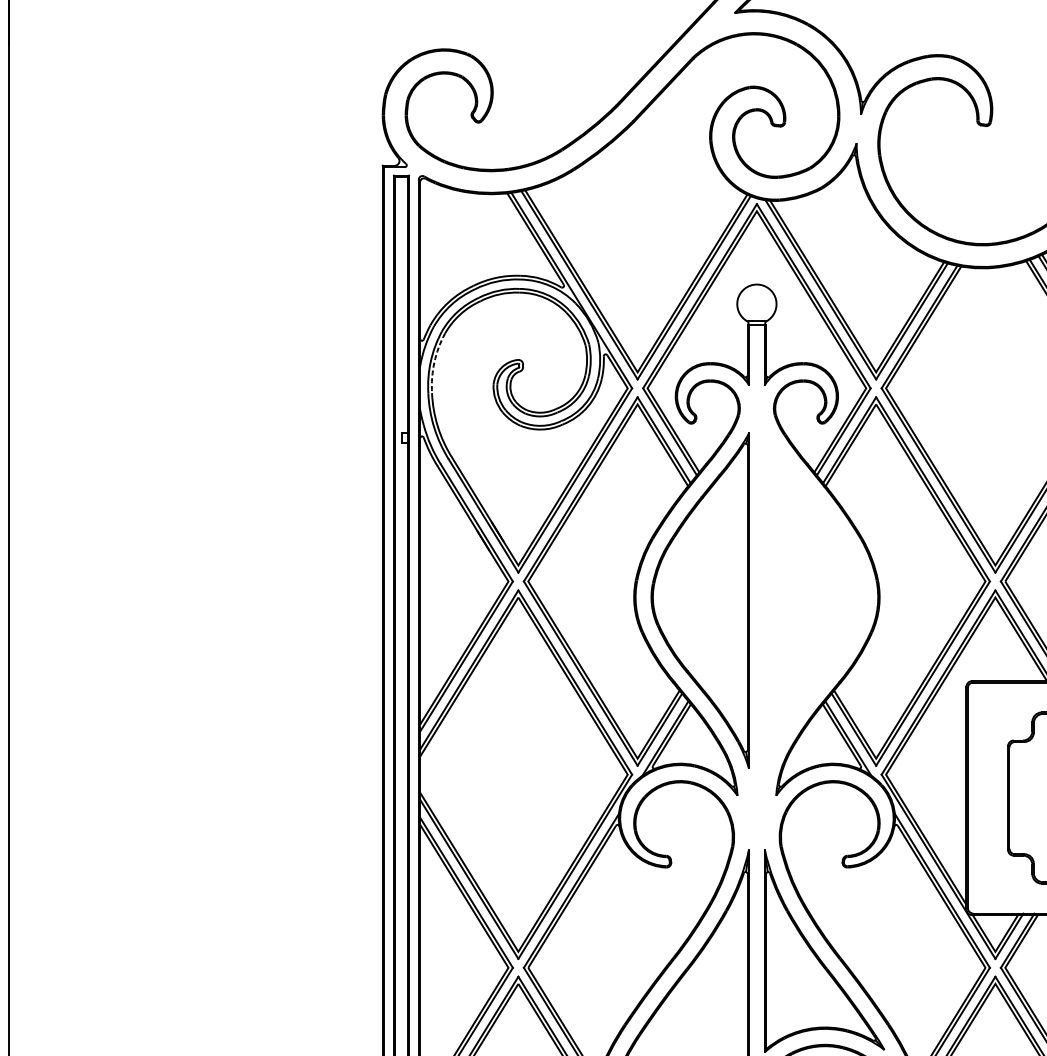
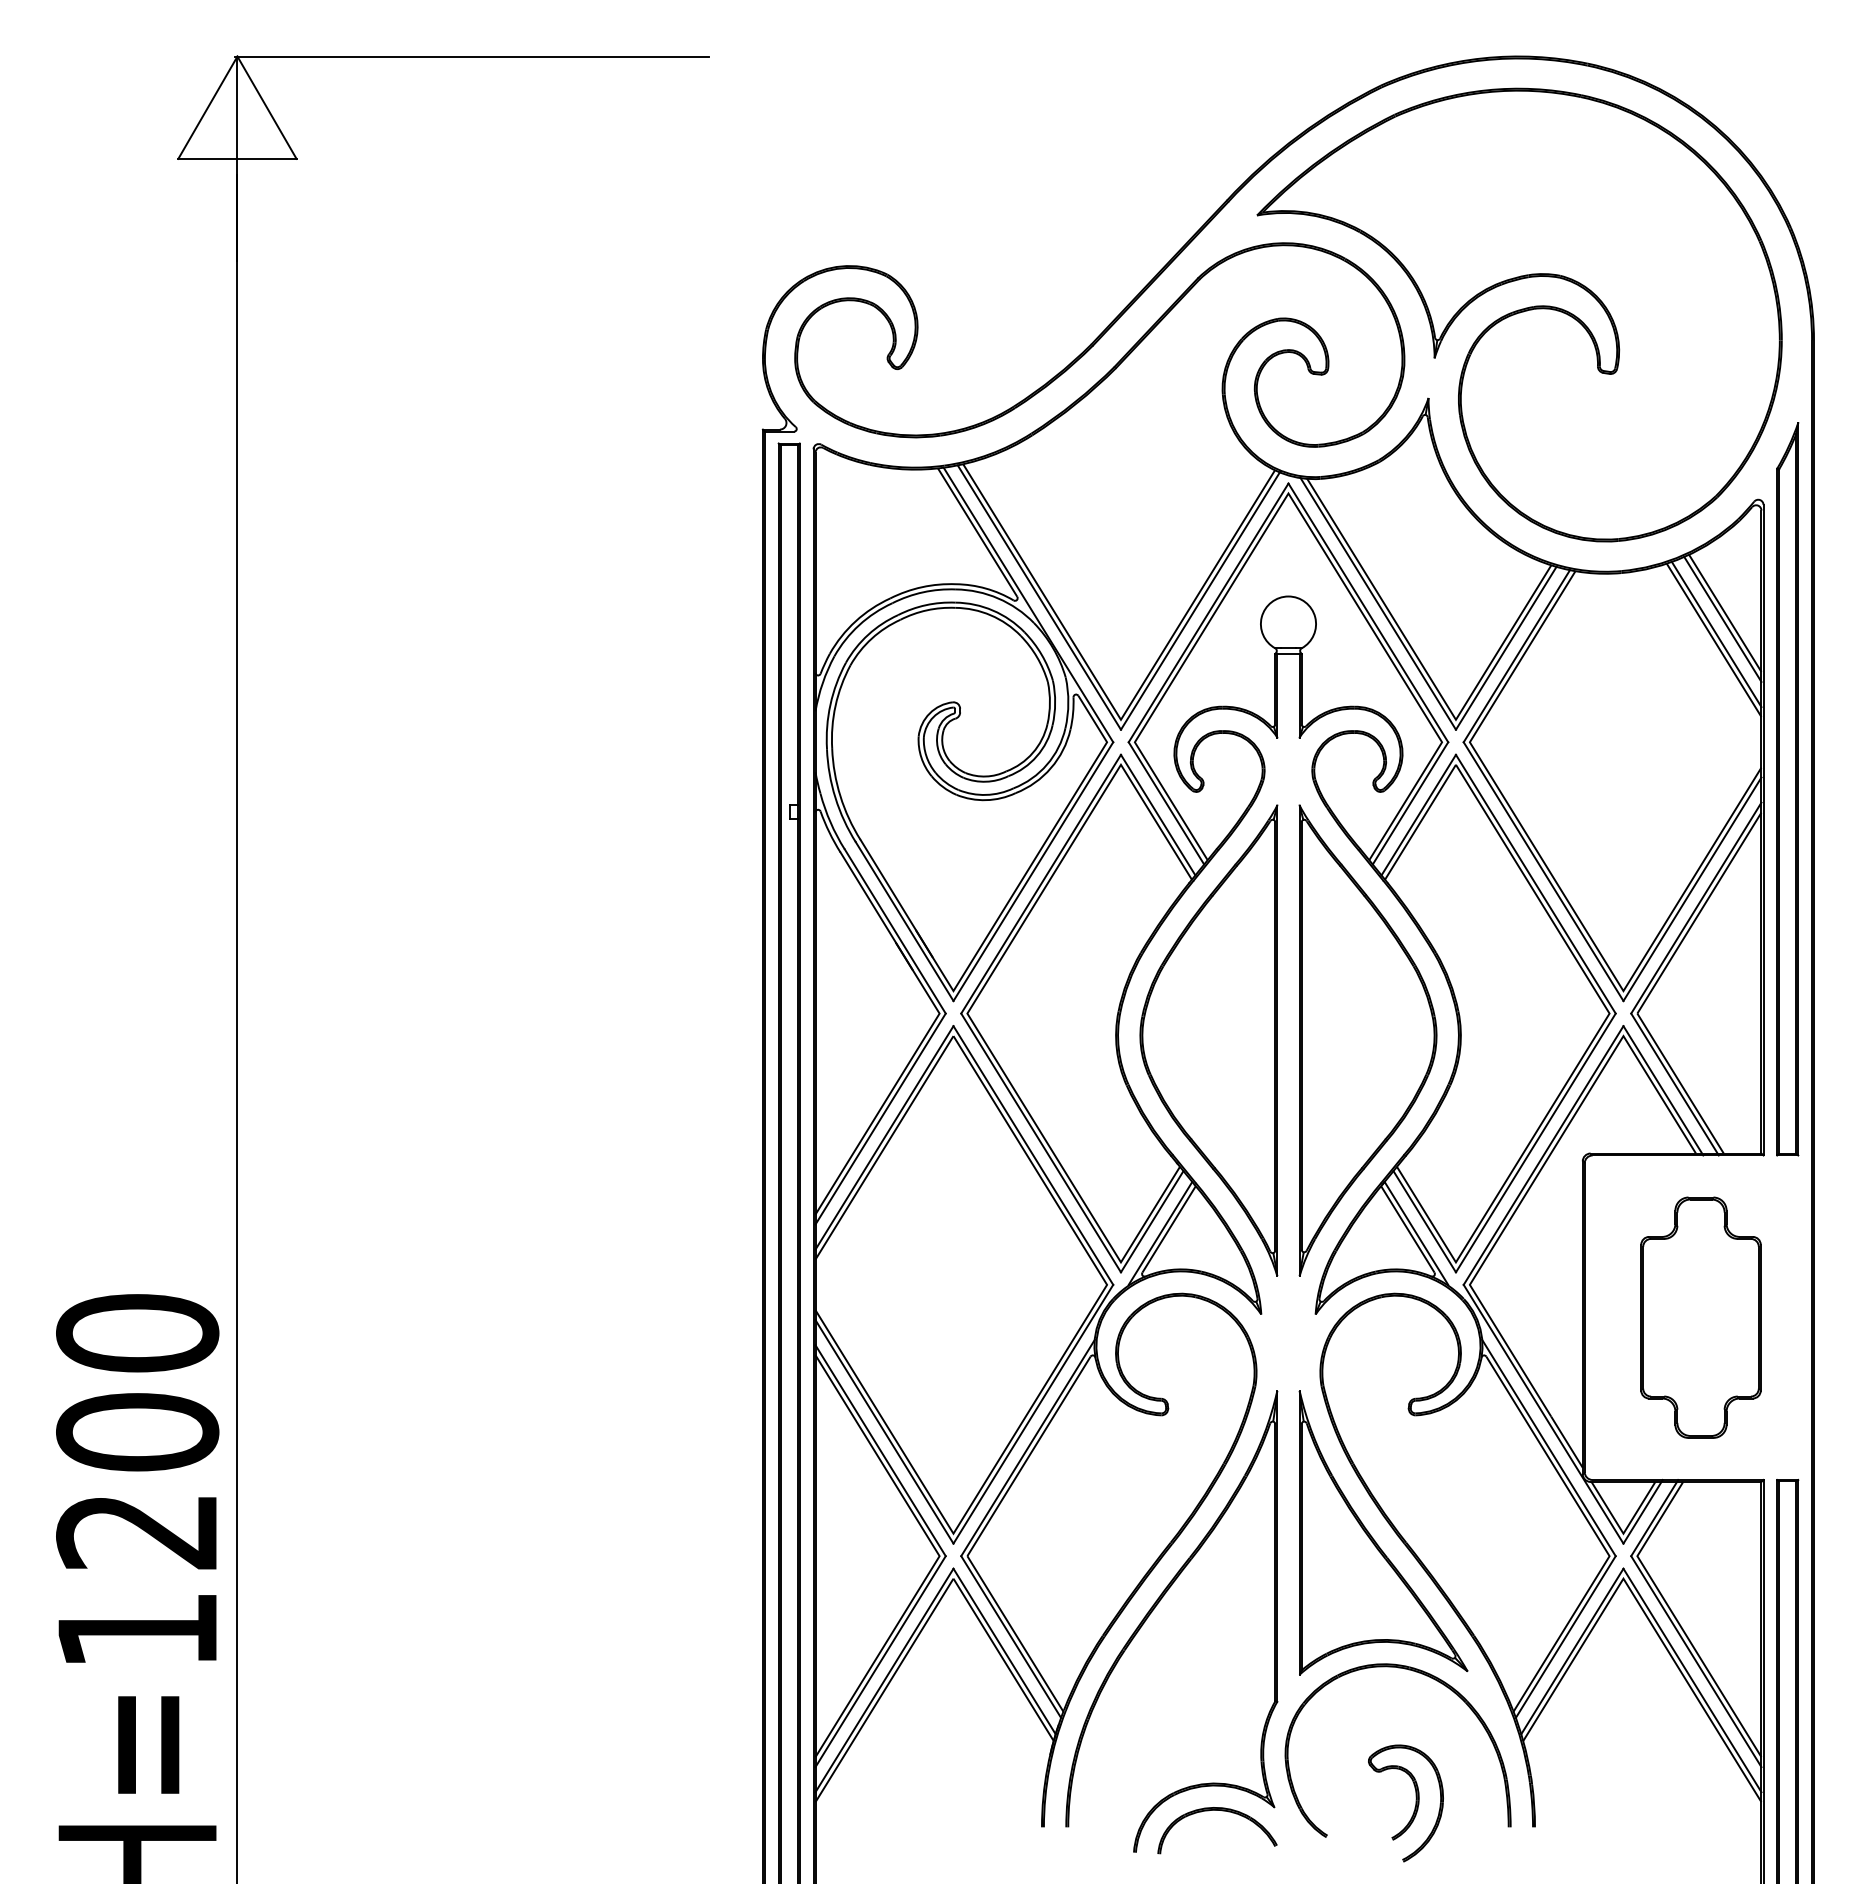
arc: (434, 362) -> (835, 705), dashed -> solid
part: (813, 600) -> (1367, 1040), added

